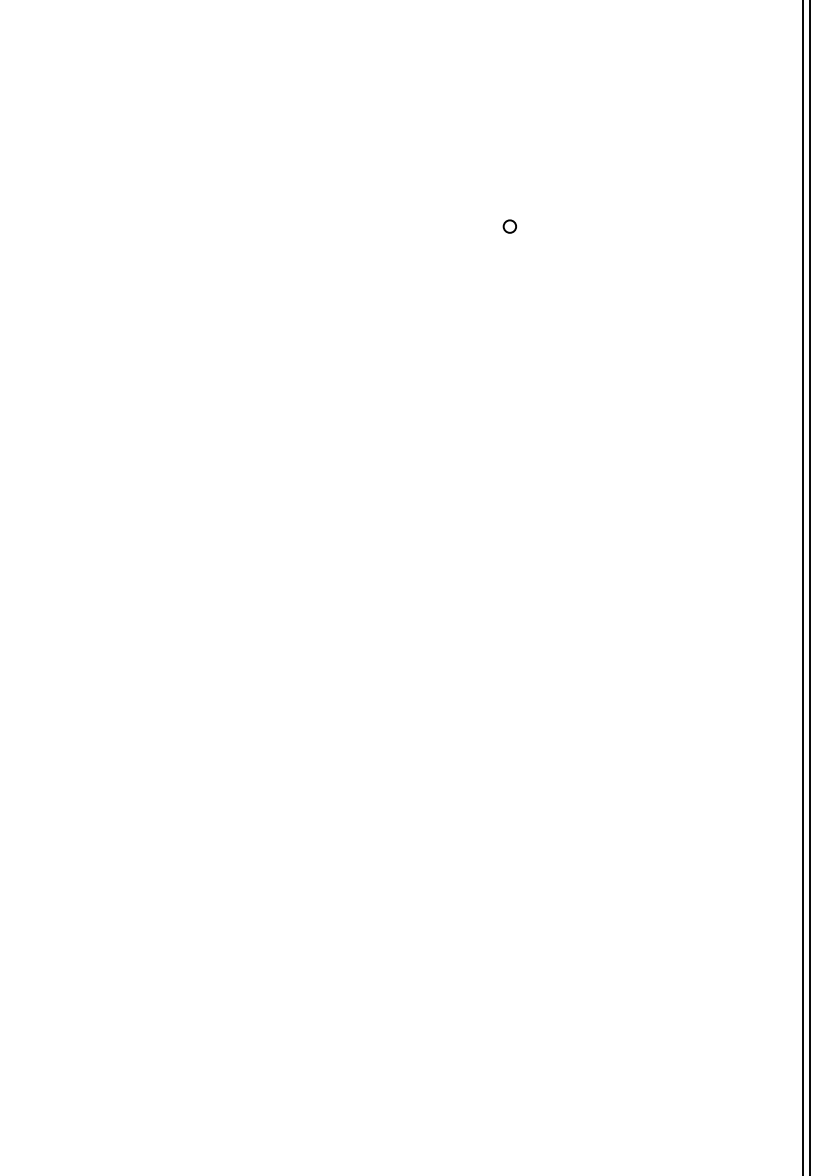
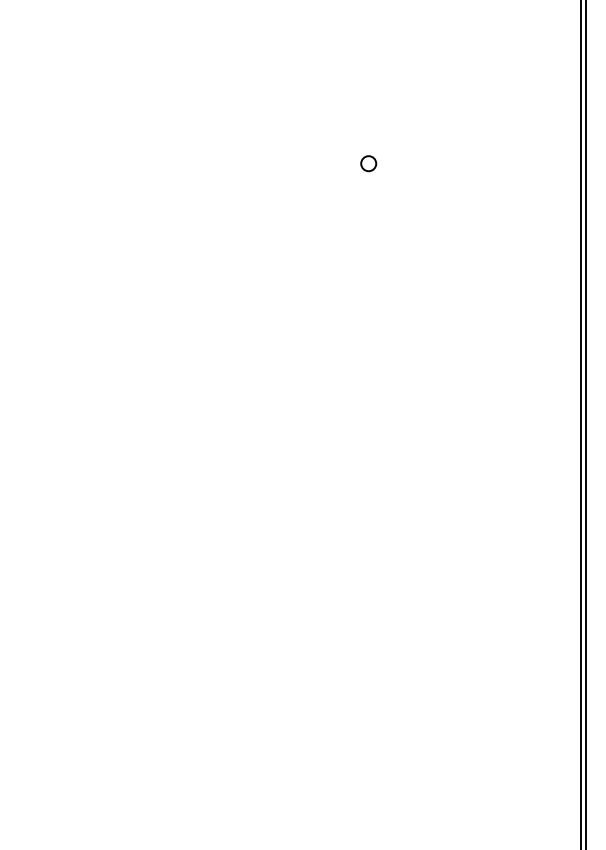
circle: (509, 226) -> (368, 163), size x1.67

